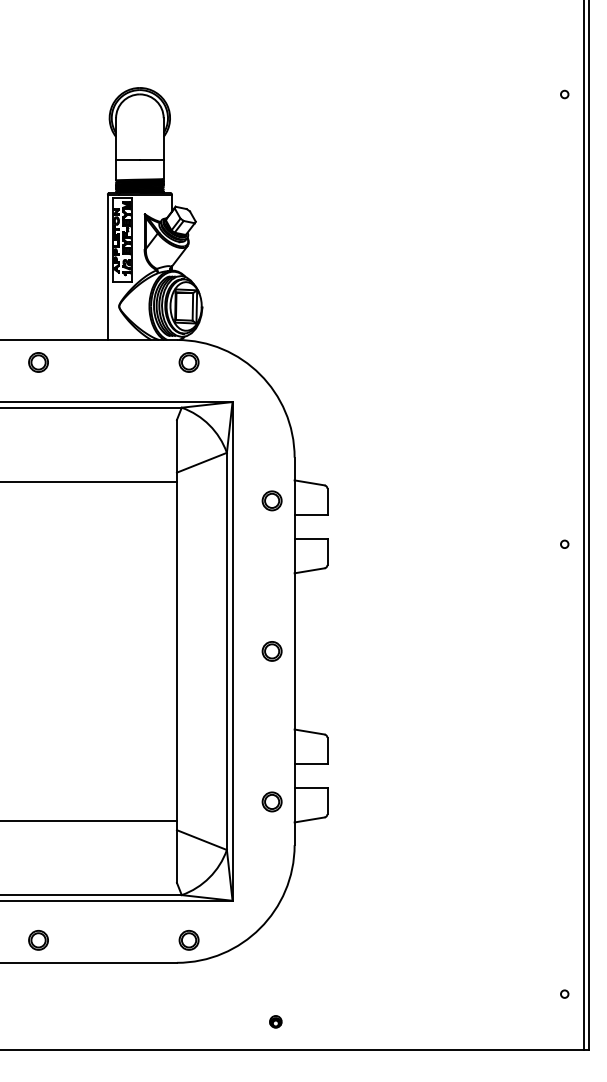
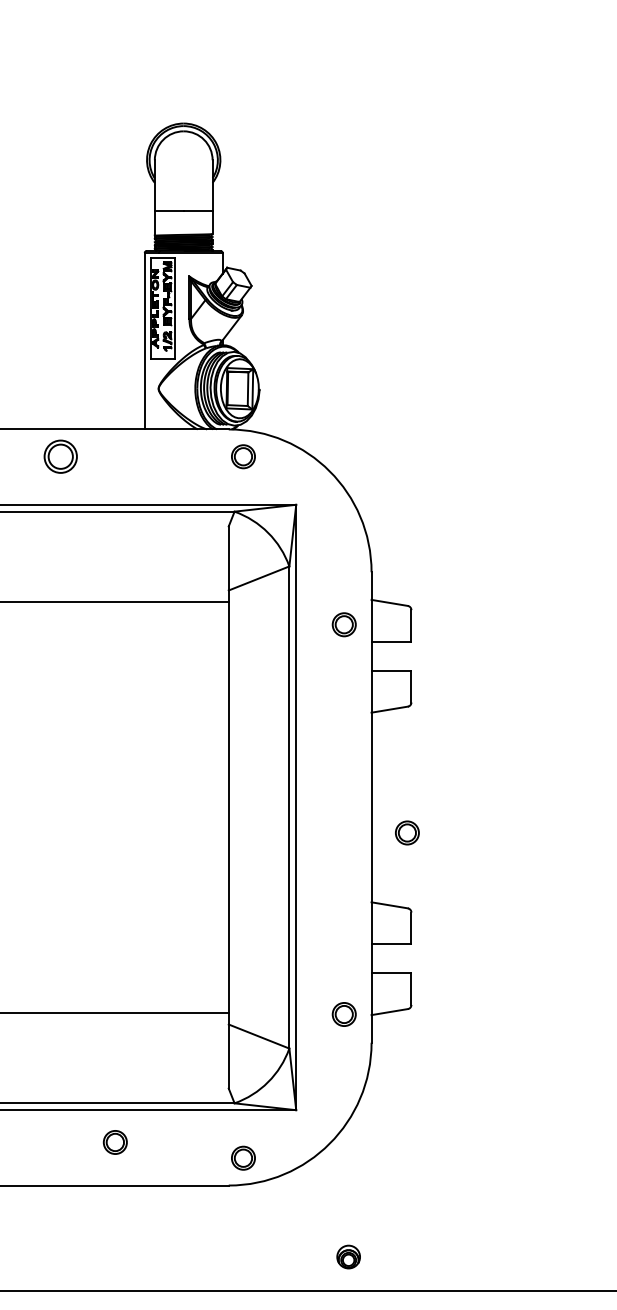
part: (38, 362) -> (60, 456), size x1.4
part: (271, 651) -> (406, 833), moved
part: (271, 801) -> (343, 1013), moved
part: (38, 940) -> (115, 1142), moved
part: (275, 1021) -> (348, 1256), size x1.6

